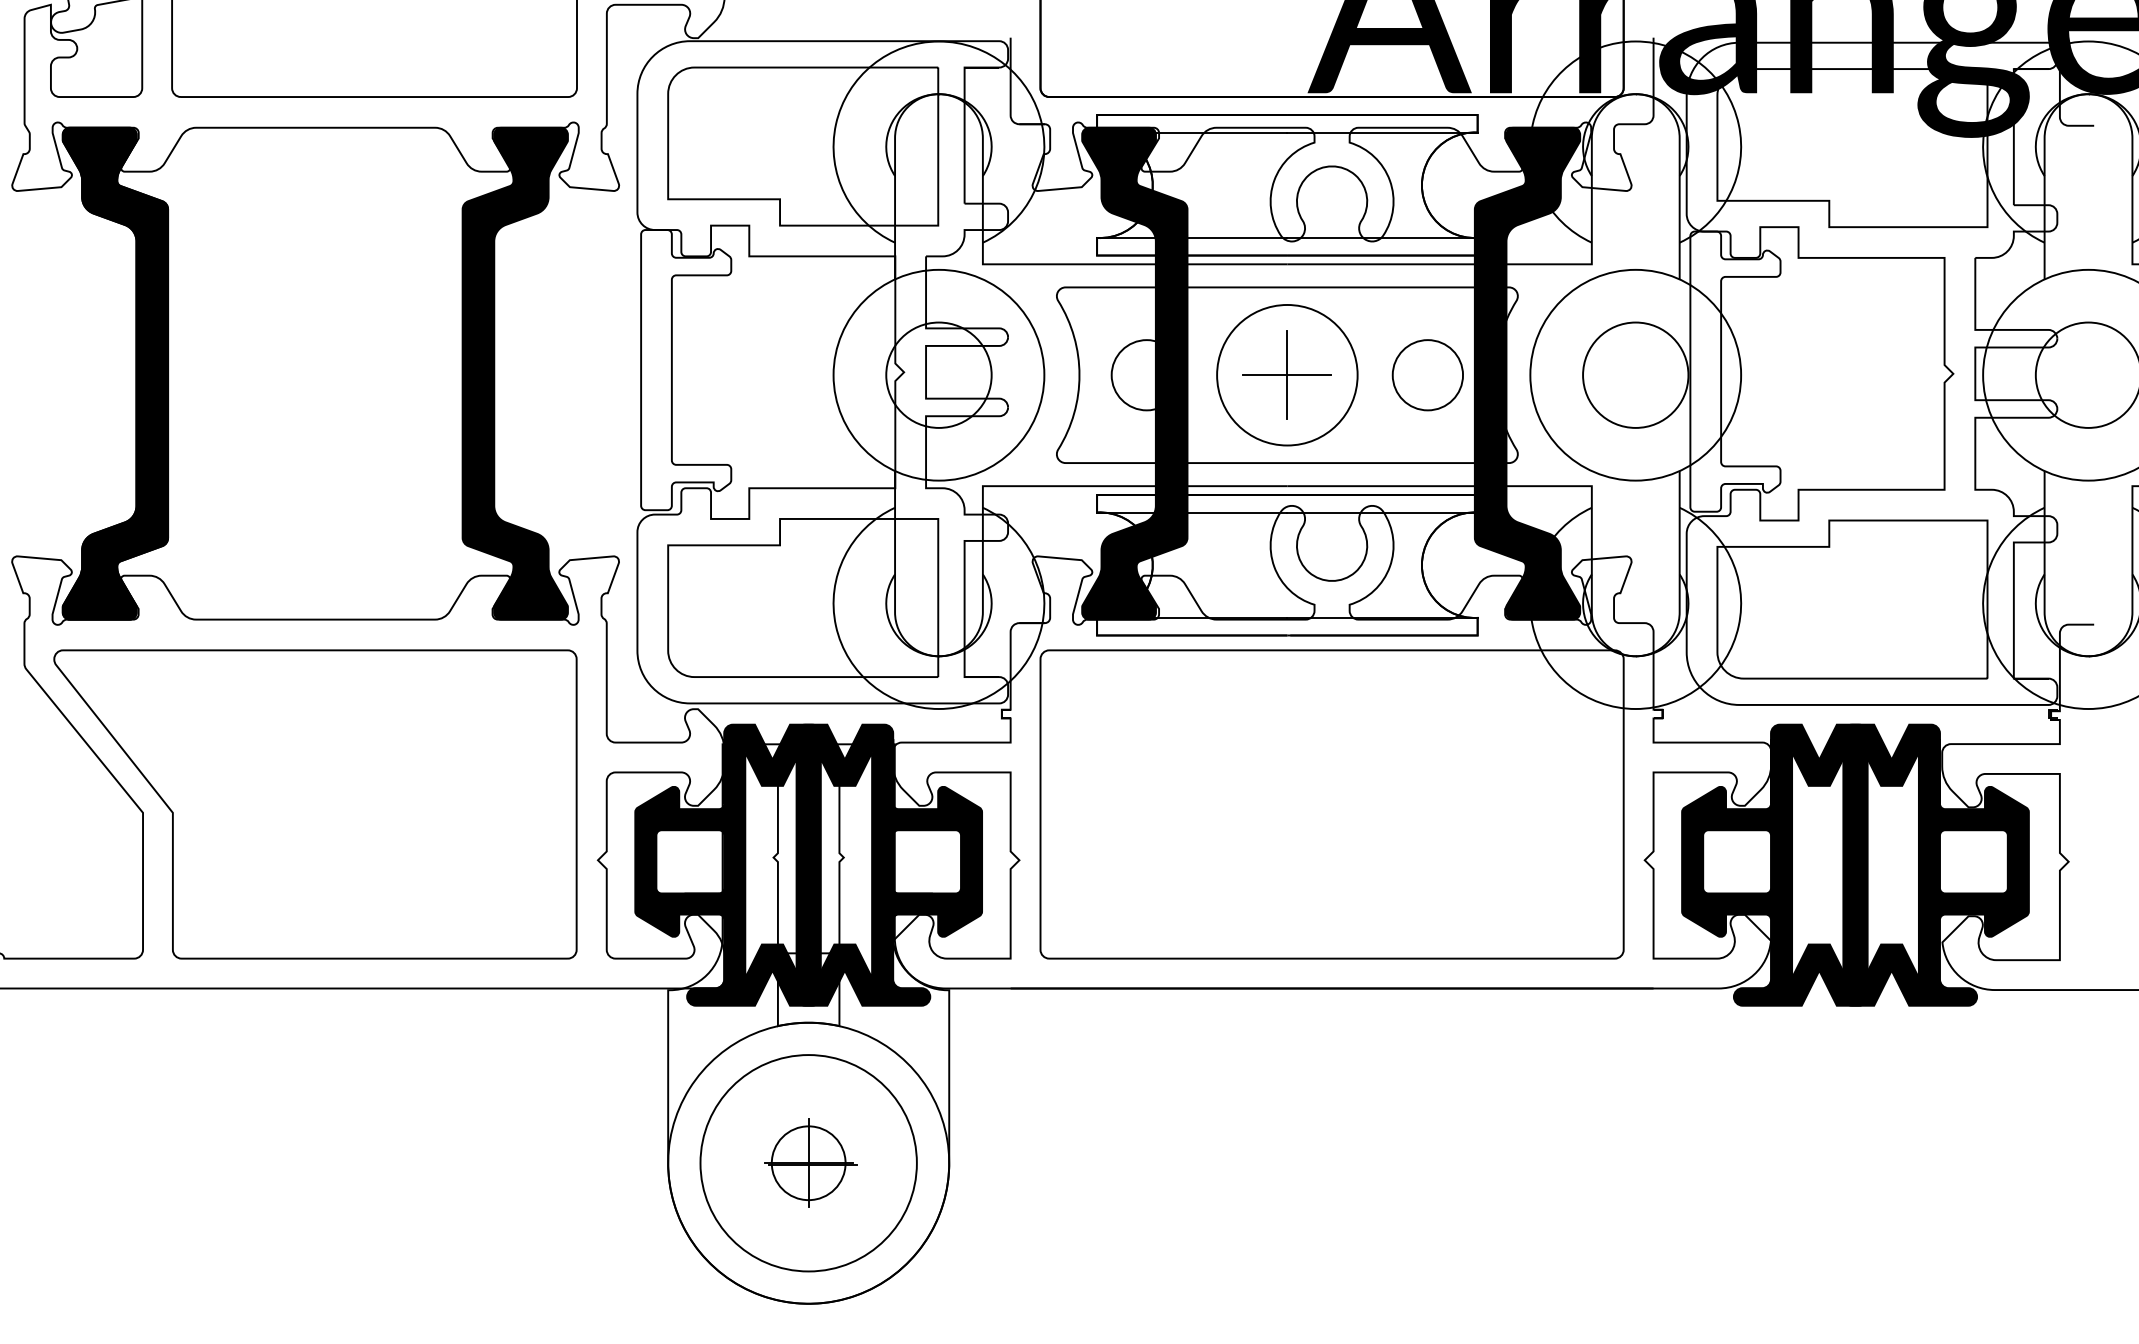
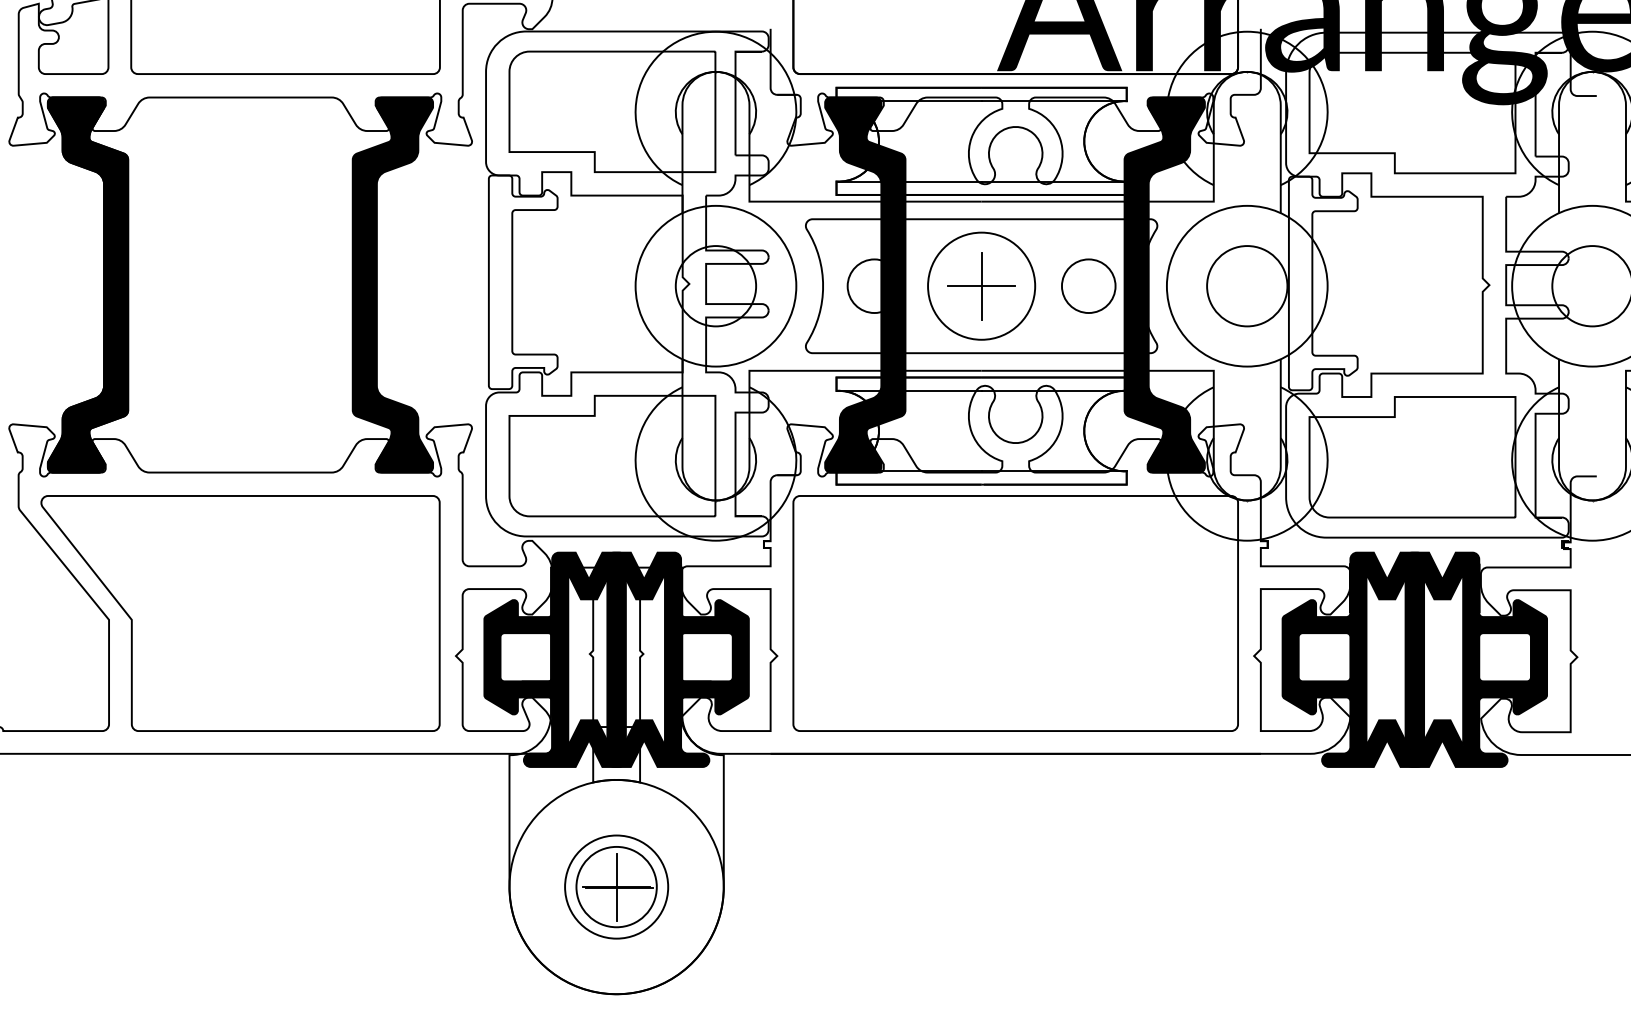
circle: (808, 1162) -> (616, 886), size x0.62
circle: (808, 1162) -> (616, 886), size x1.43

